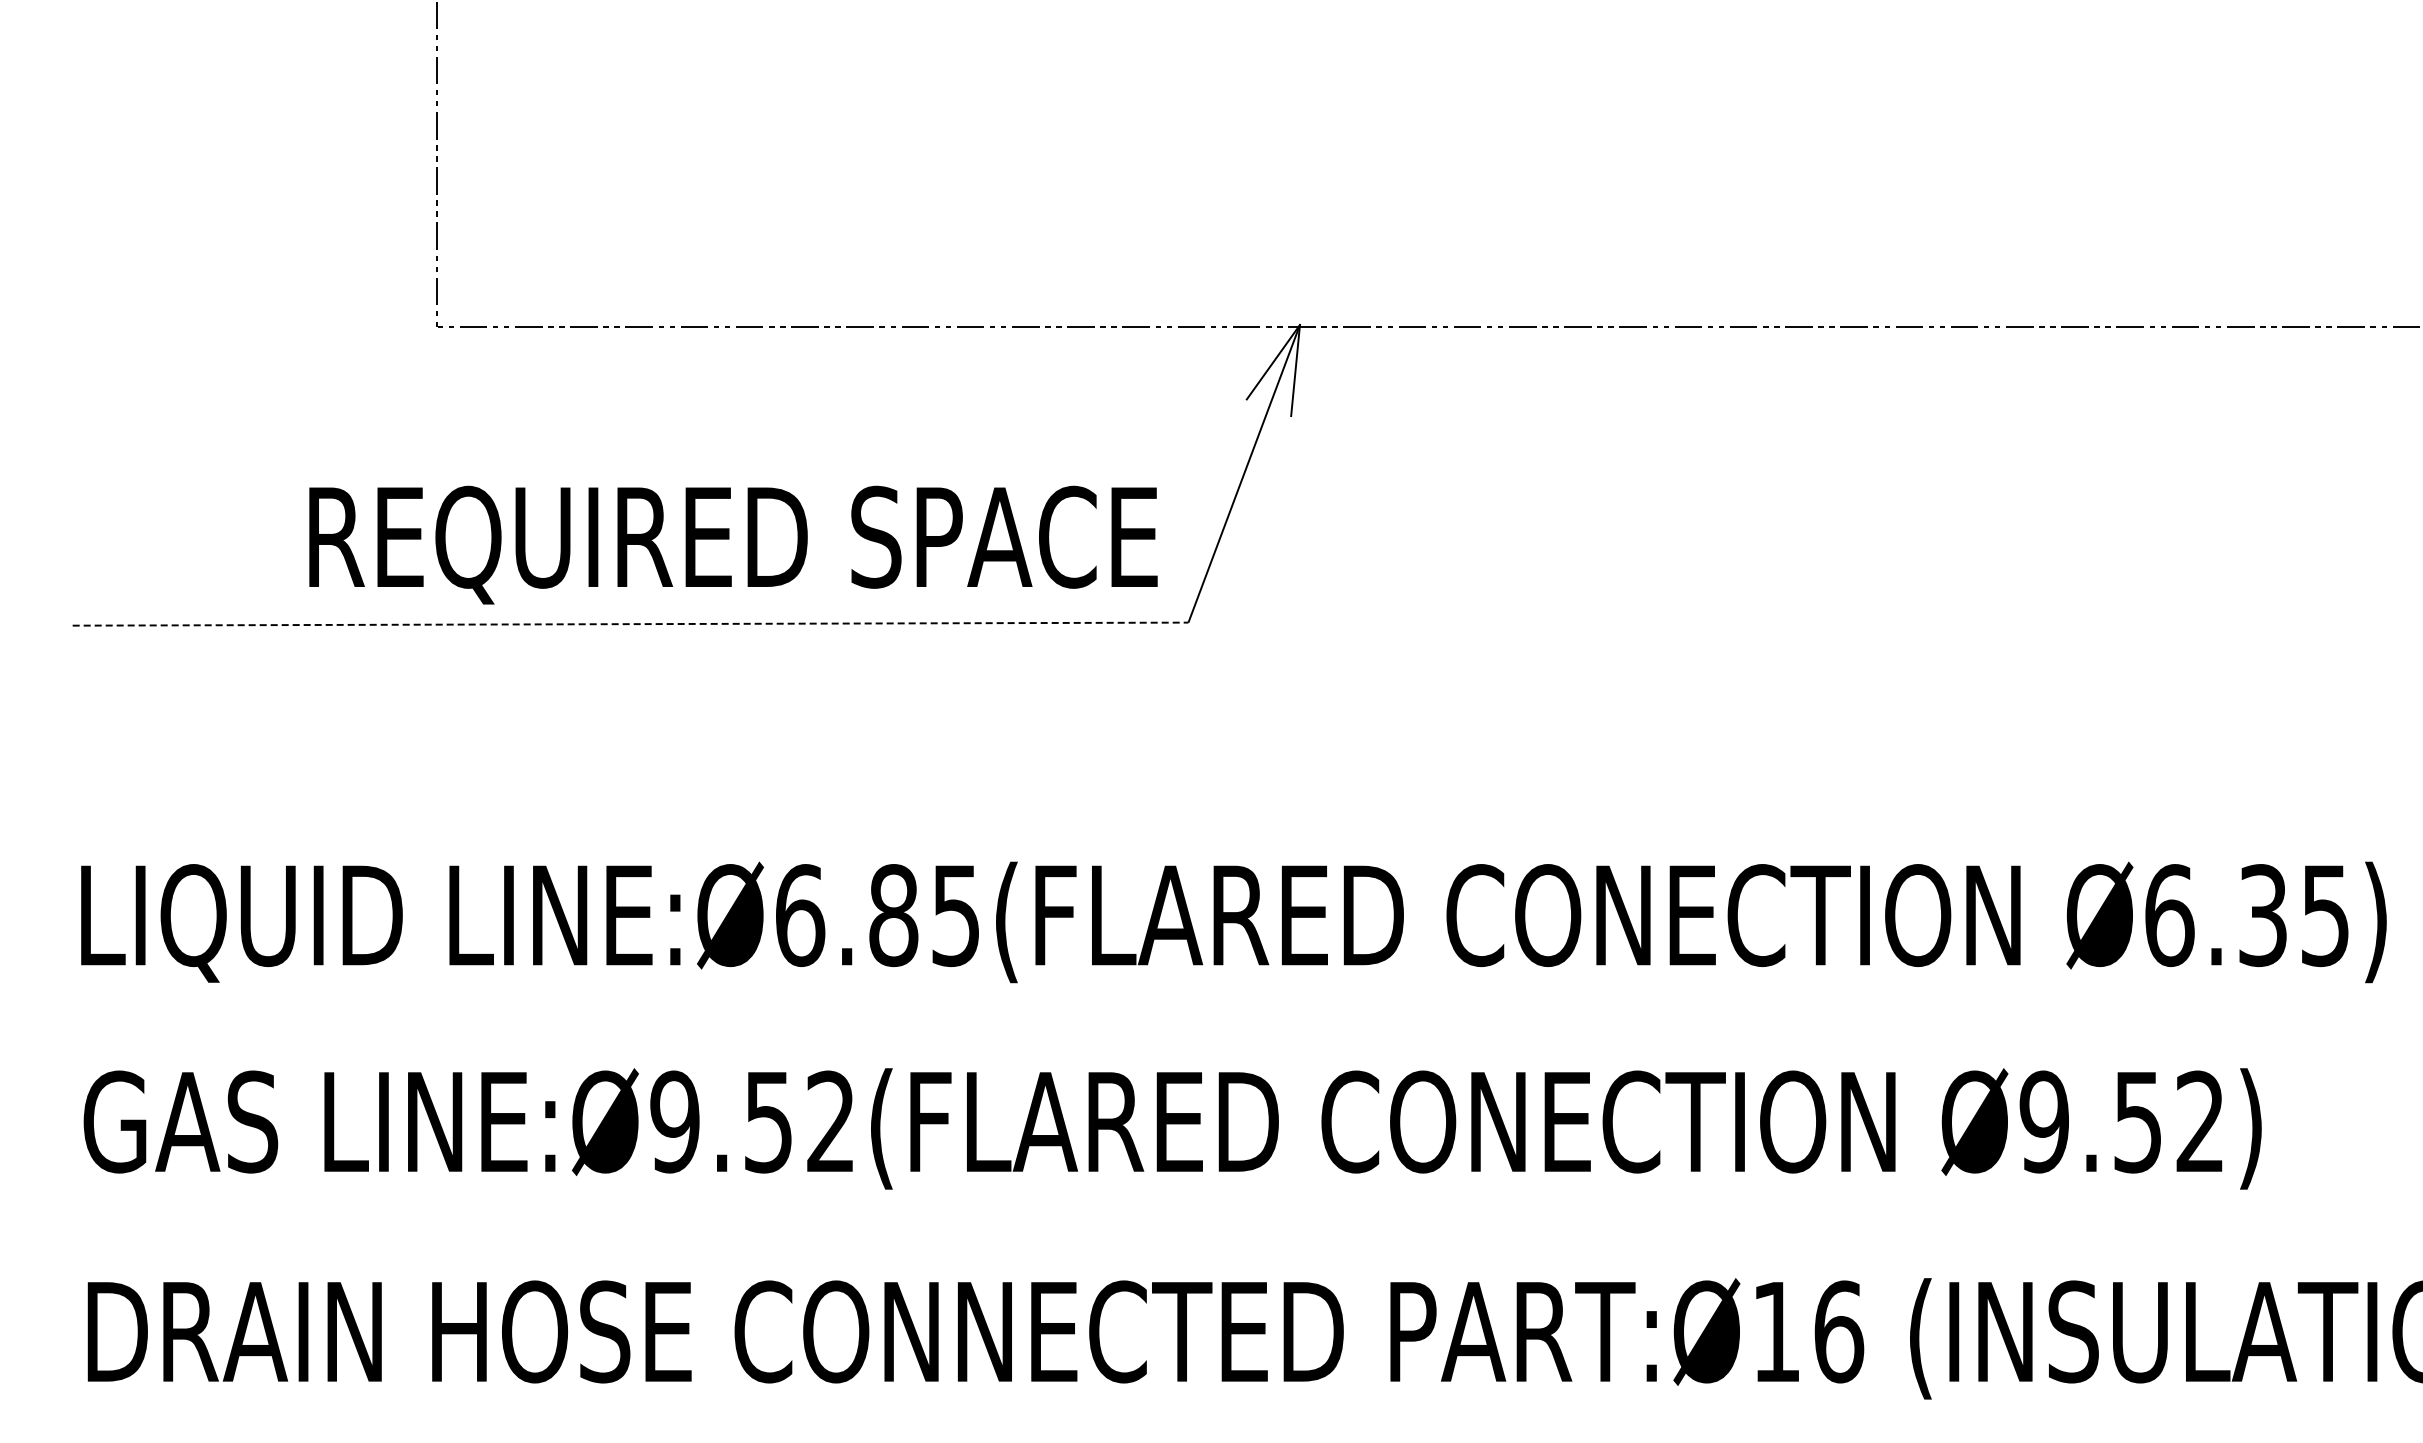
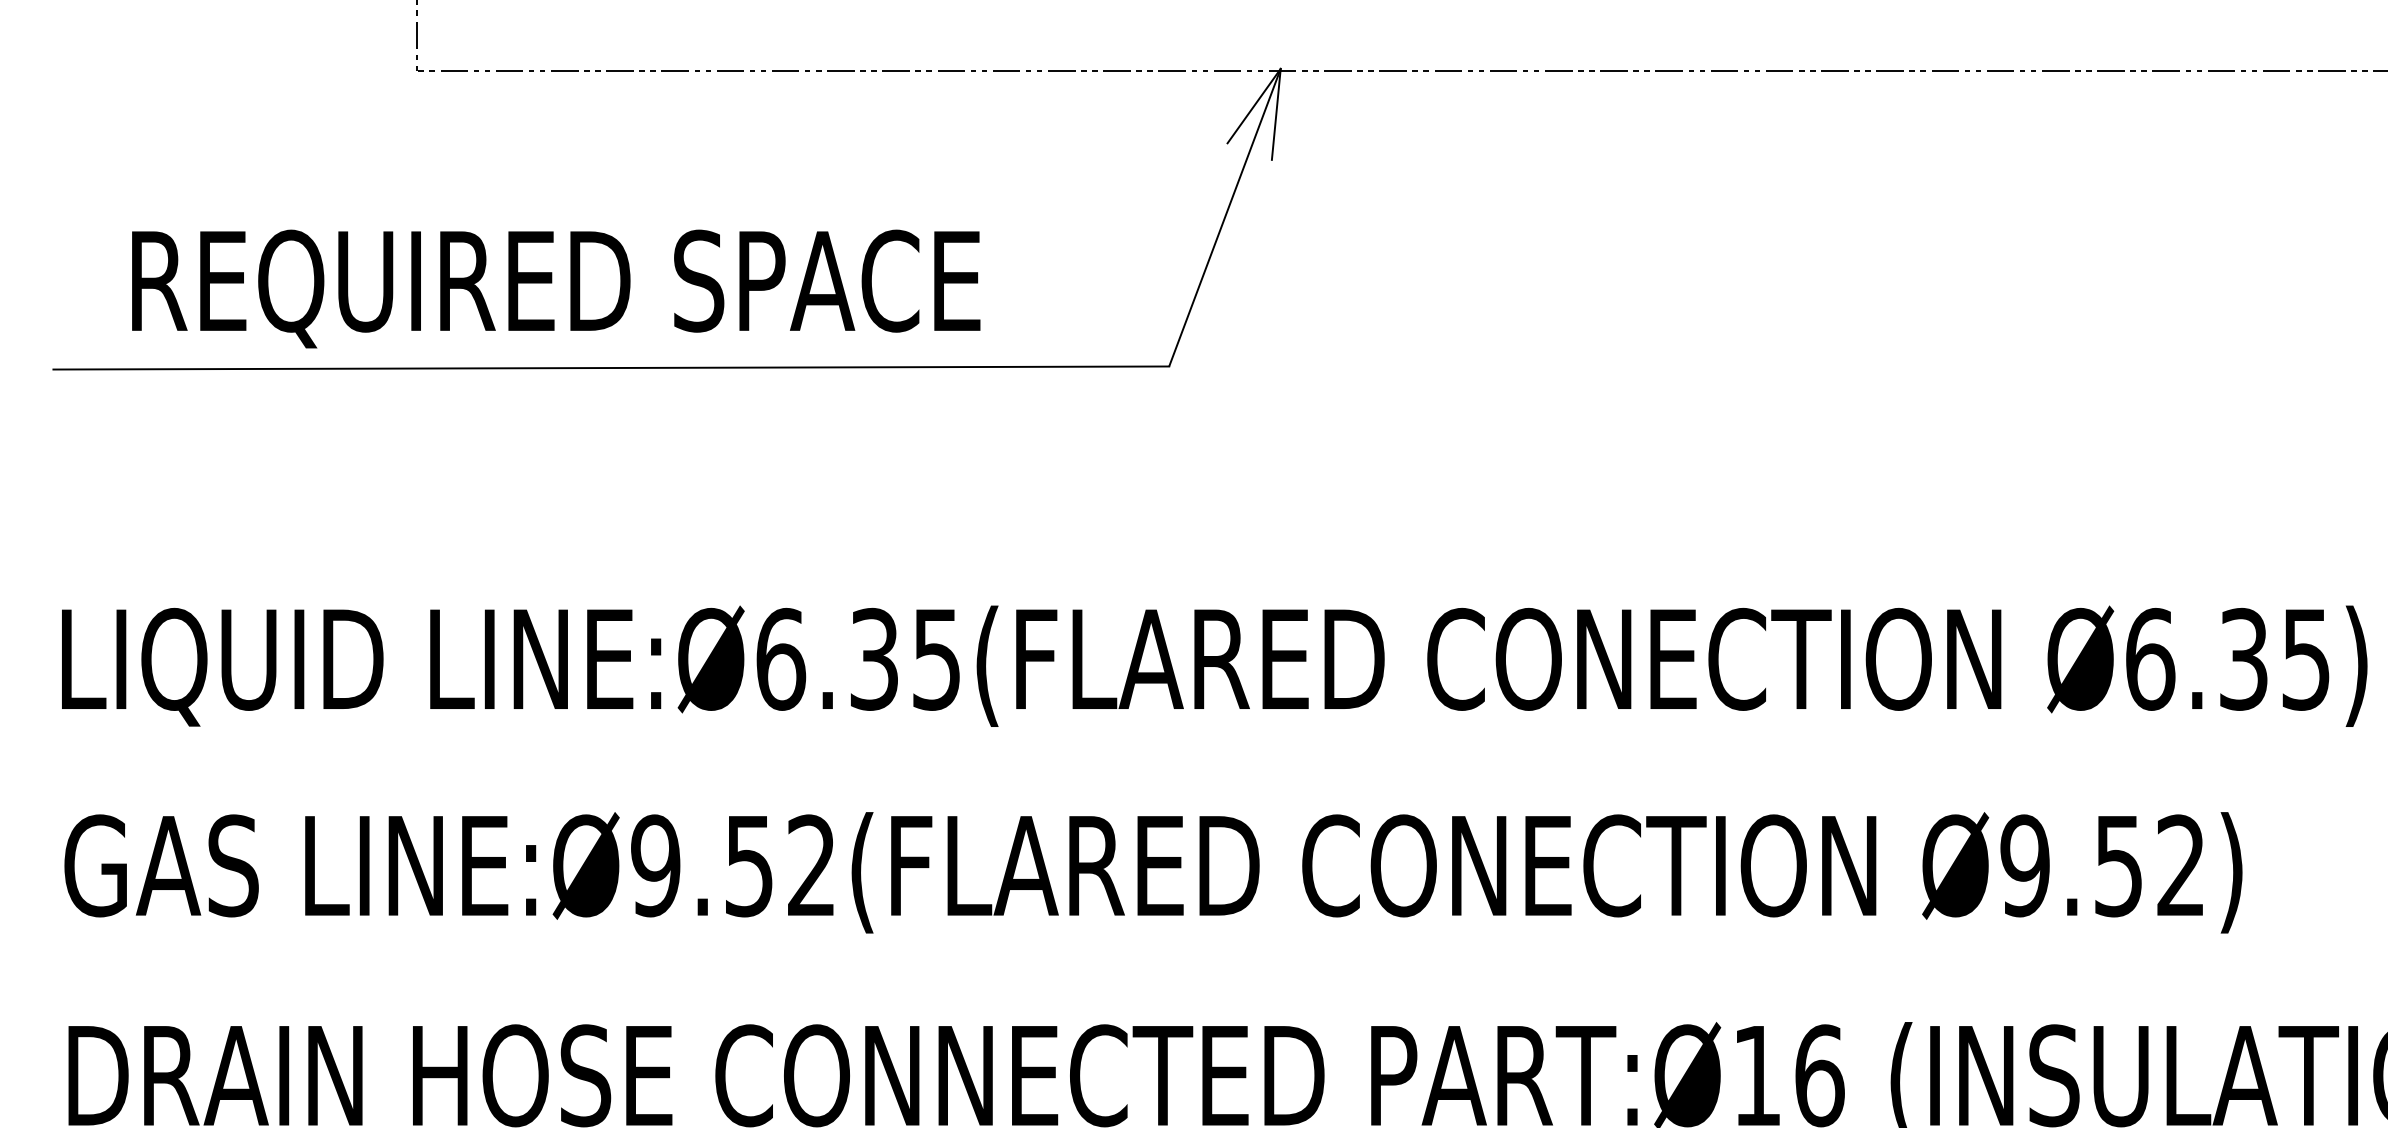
text: (733, 544) -> (556, 288), moved
line: (630, 624) -> (611, 368), dashed -> solid
text: (893, 915) -> (874, 659), LINE:Ø6.85(FLARED -> LINE:Ø6.35(FLARED

